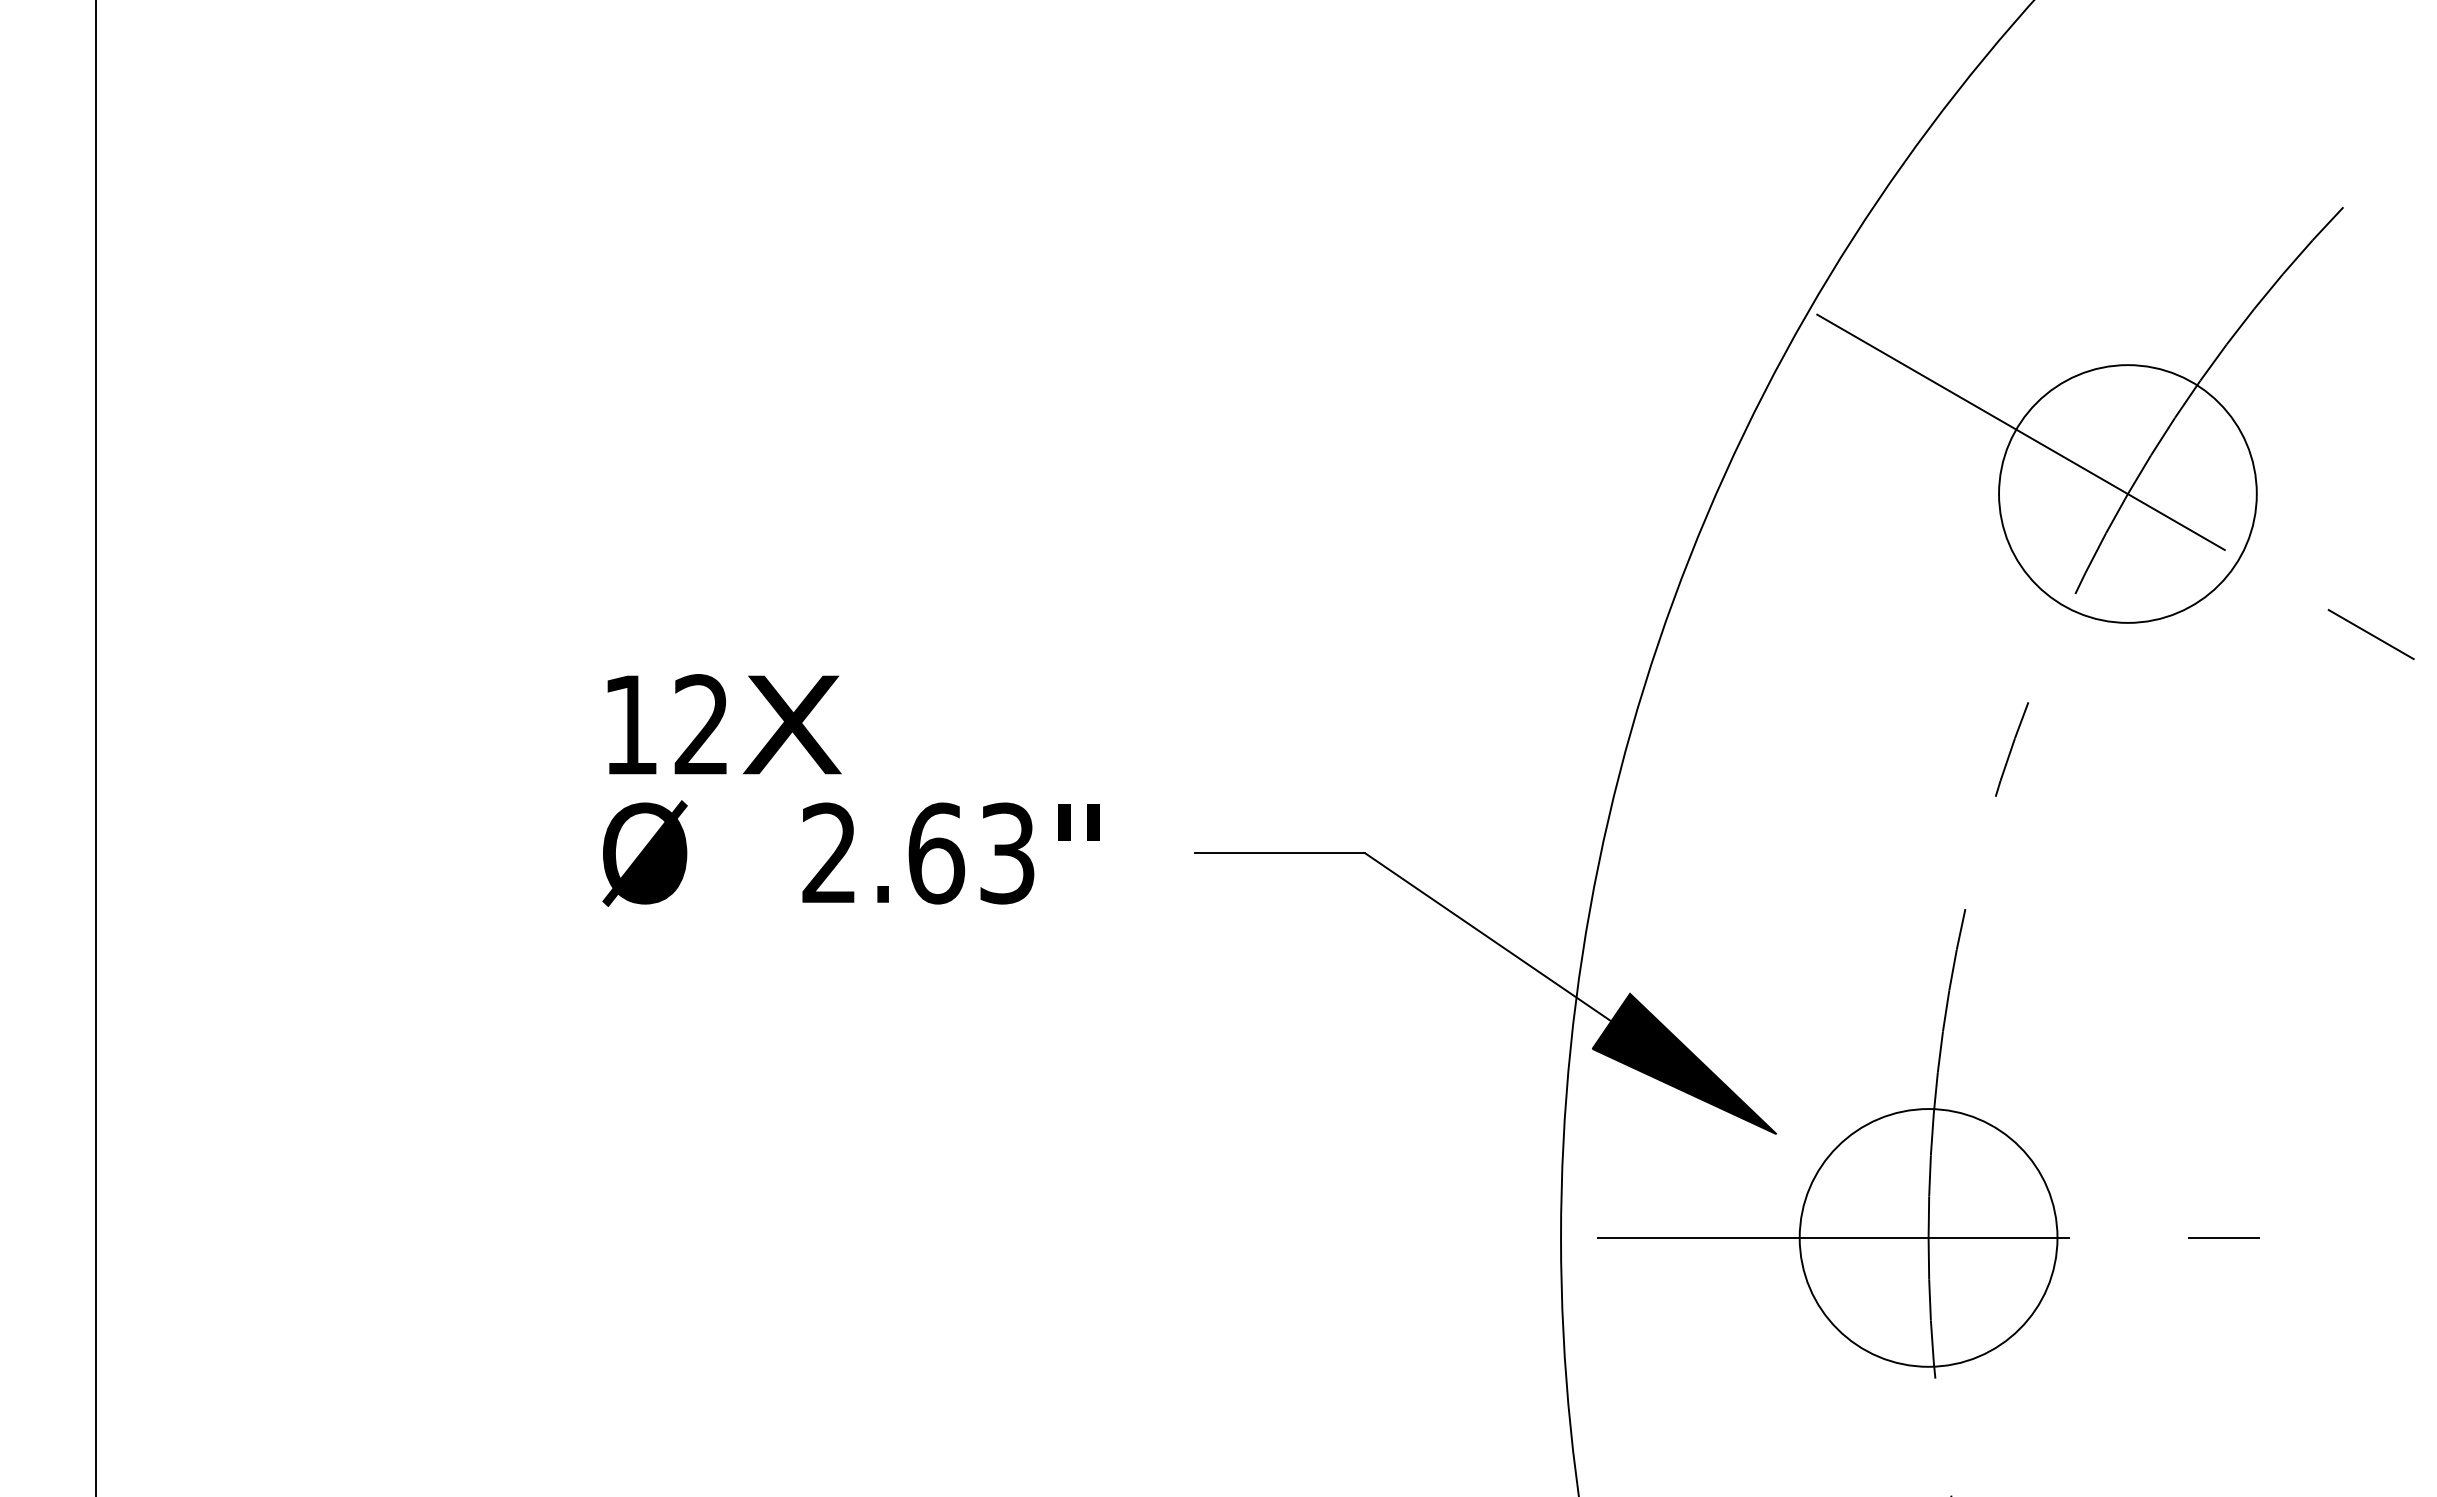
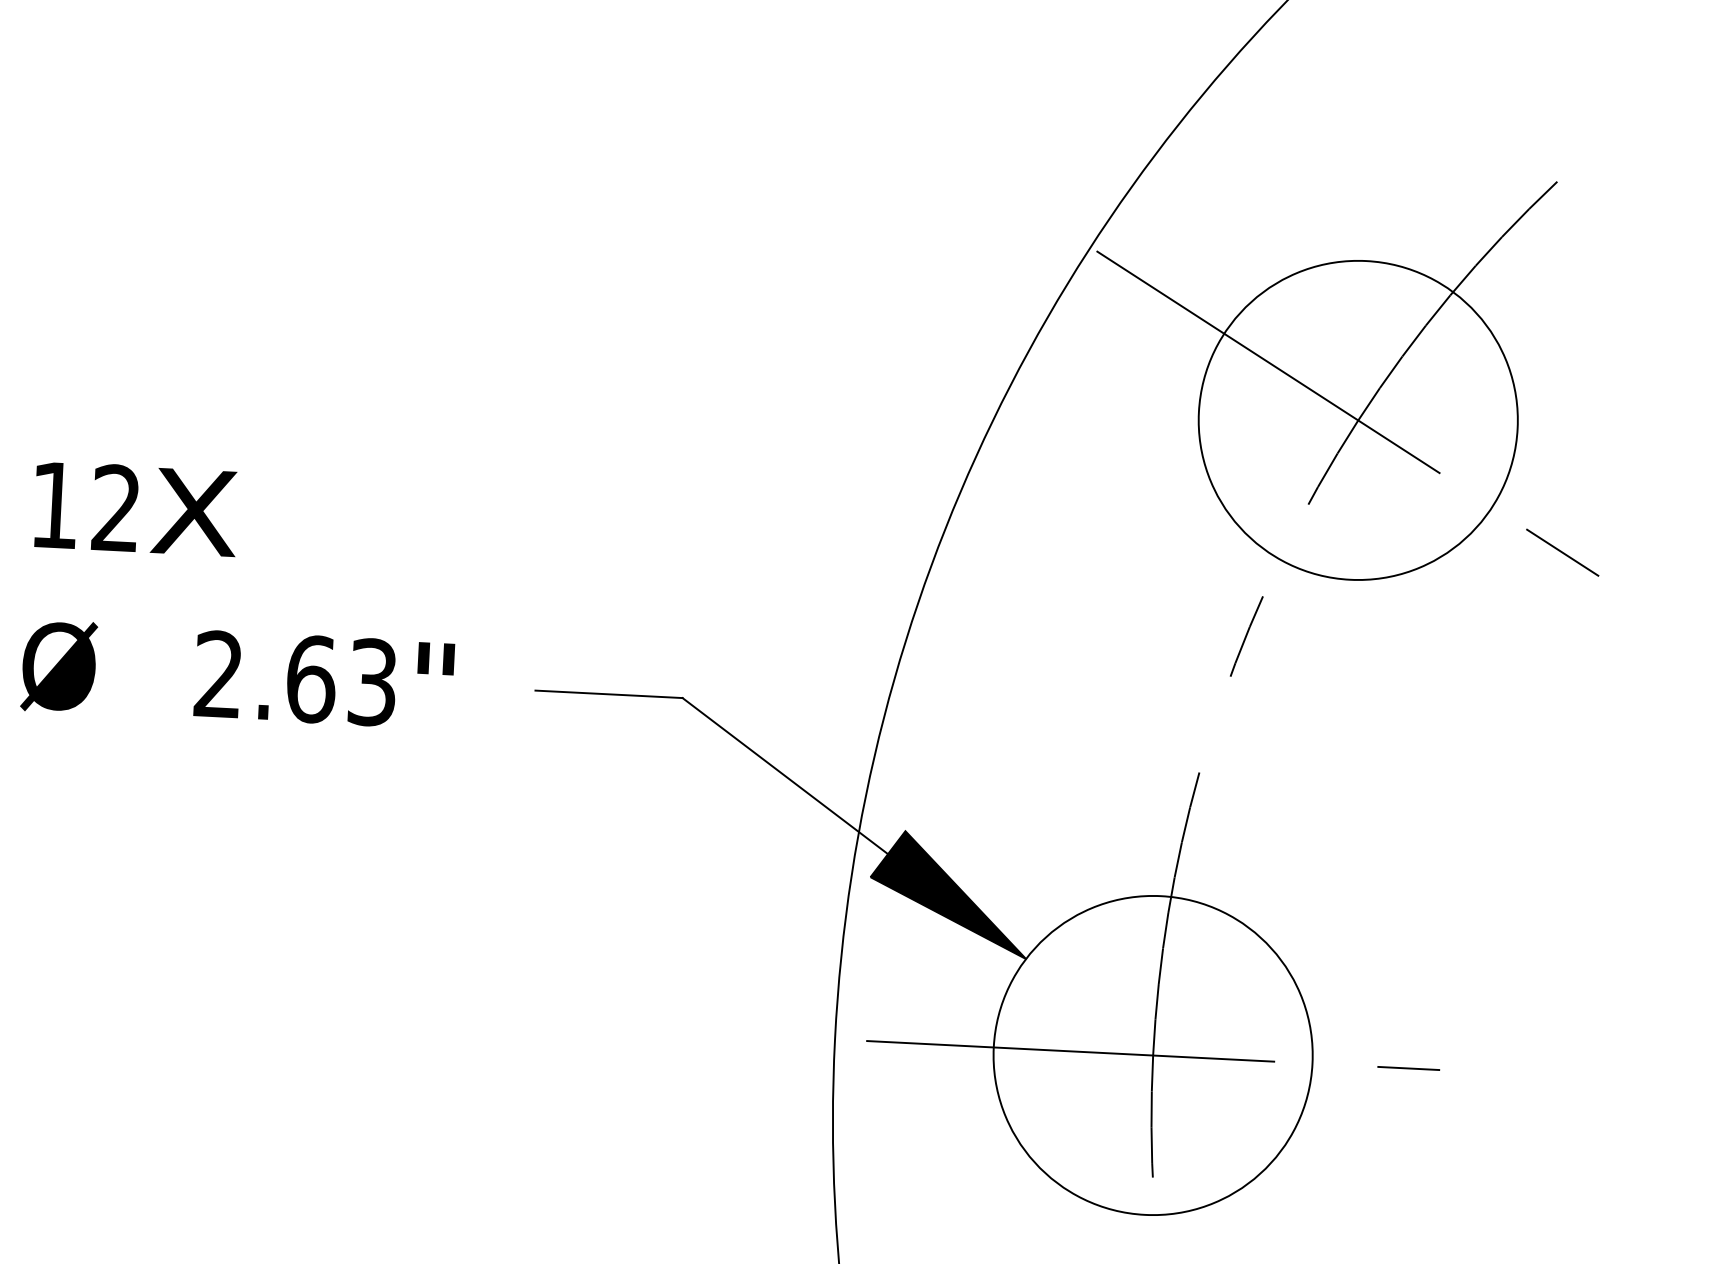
circle: (2127, 493) -> (1357, 419), size x1.43
text: (724, 724) -> (136, 509), moved
circle: (1928, 1237) -> (1153, 1055), size x1.43

